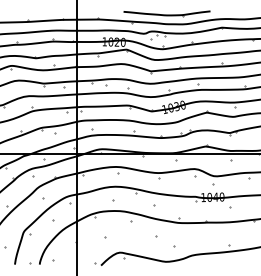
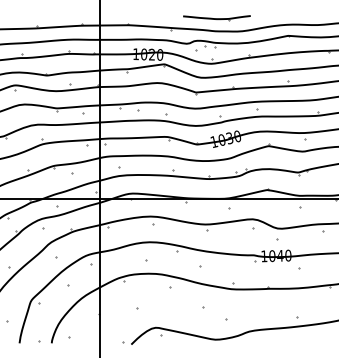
part: (166, 13) -> (216, 17), size x0.6

